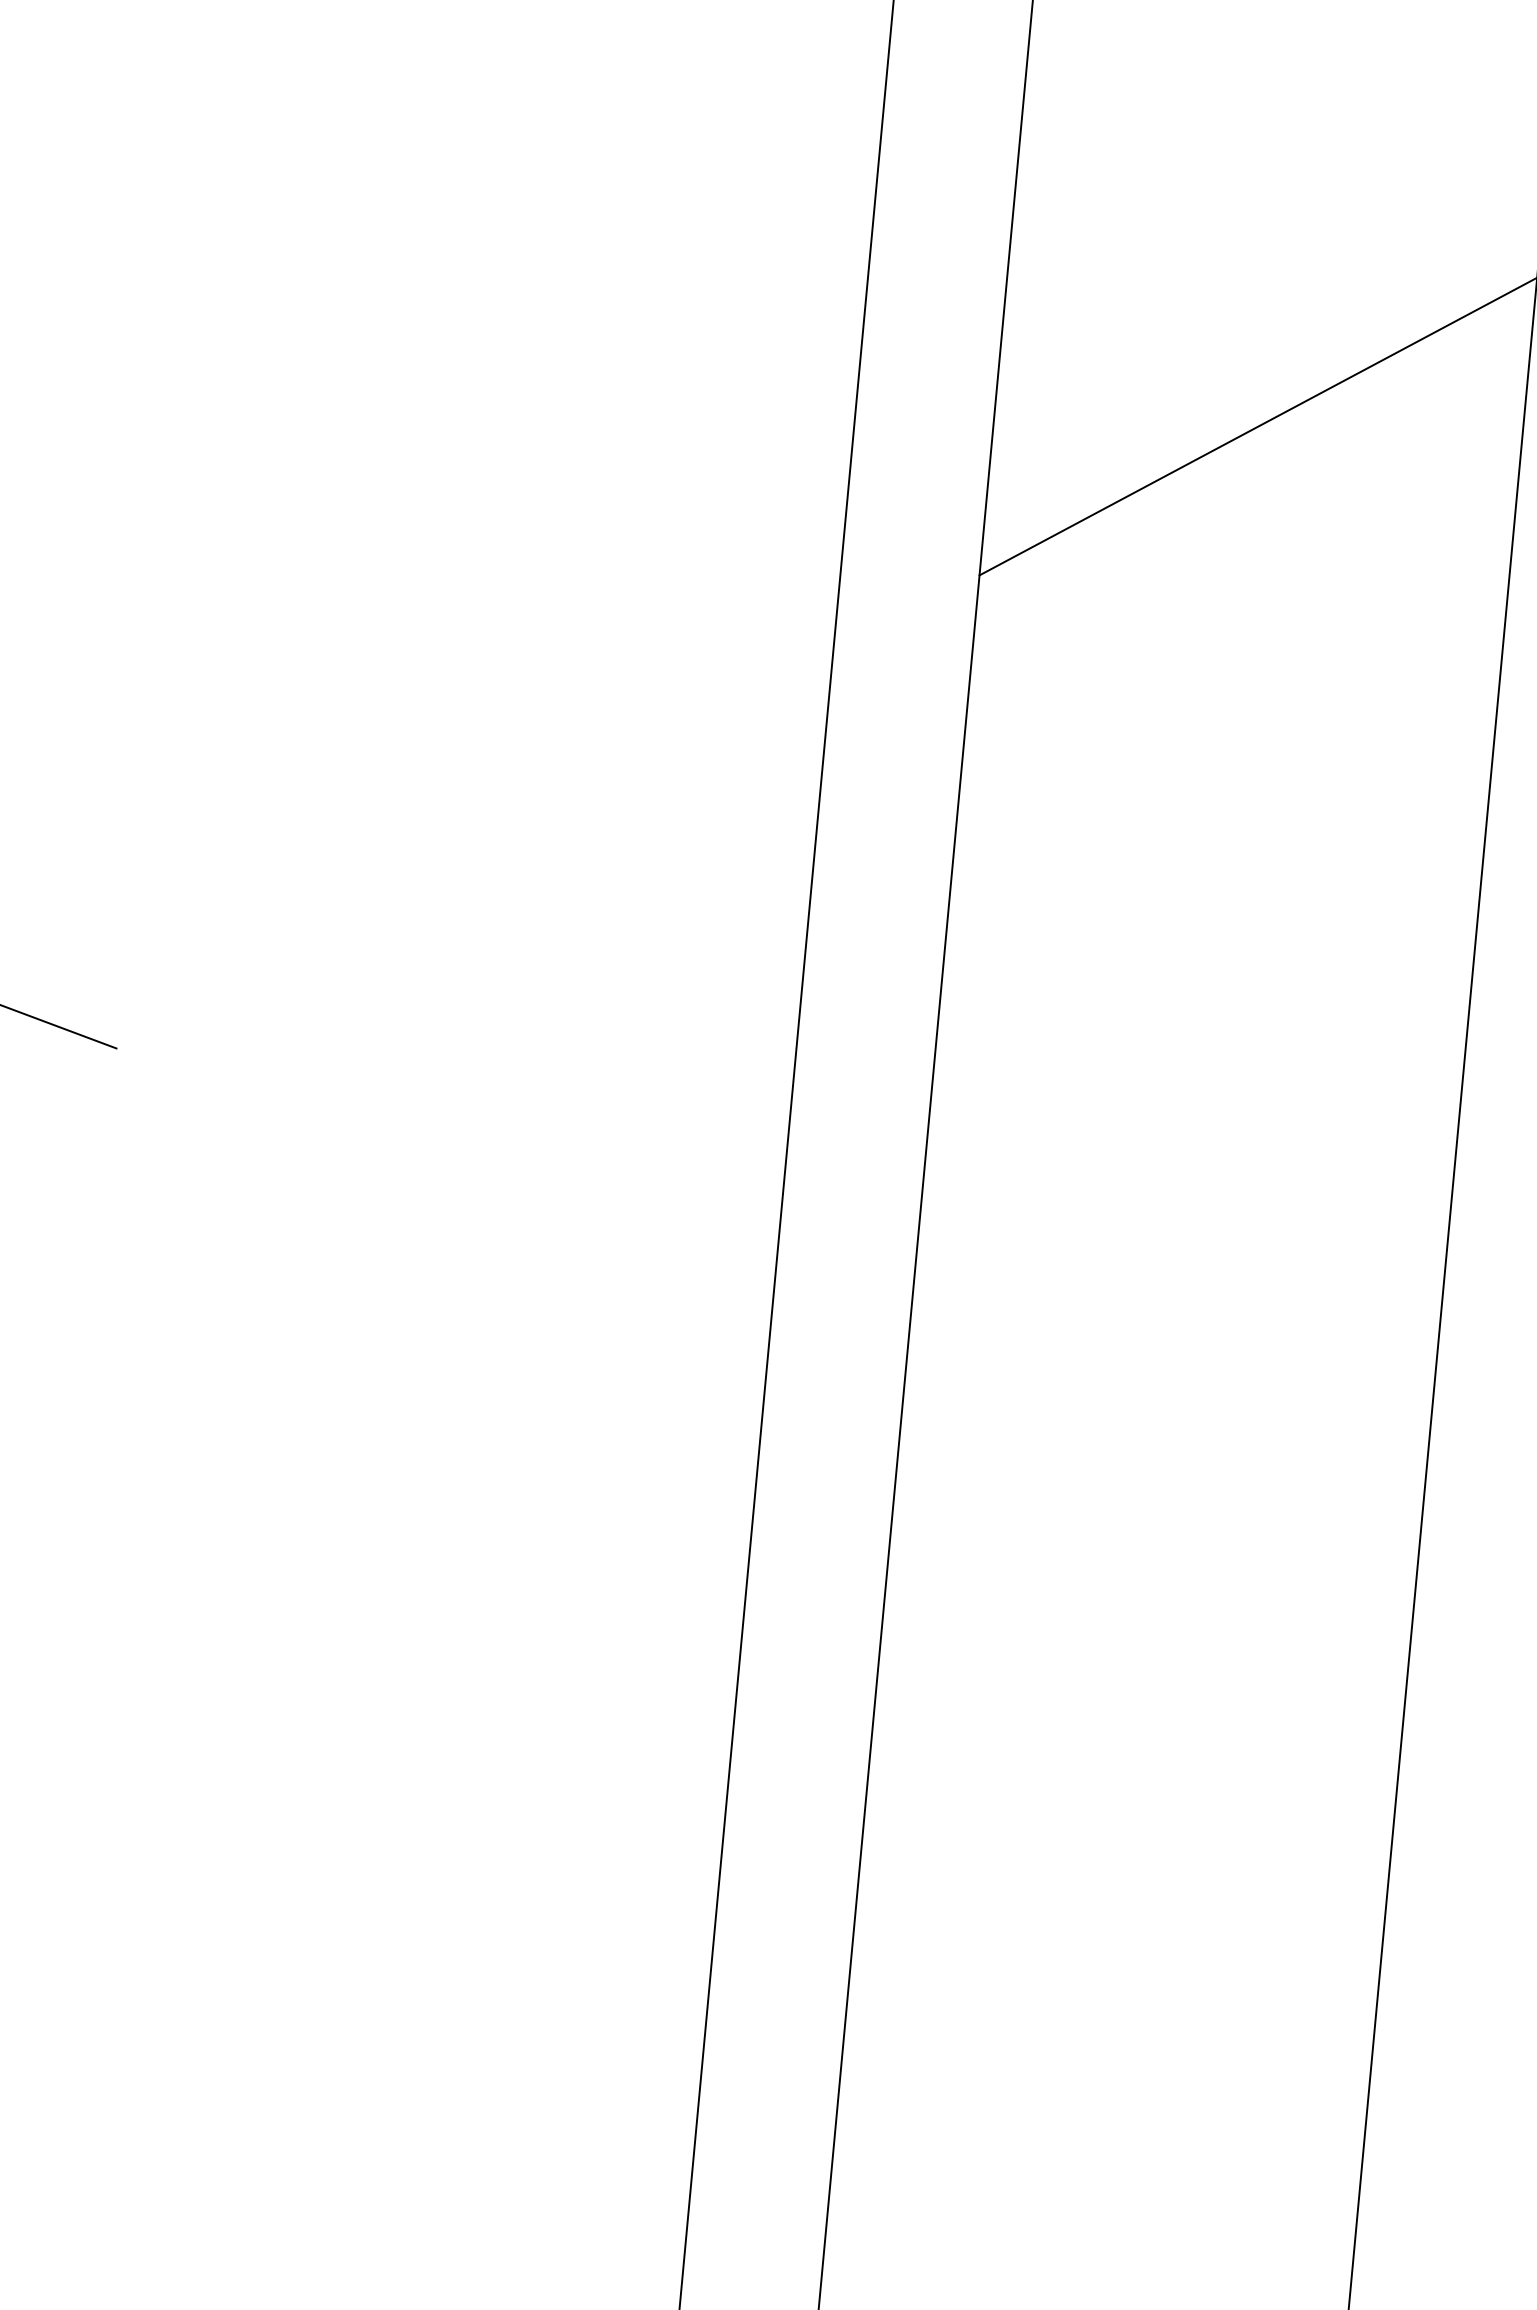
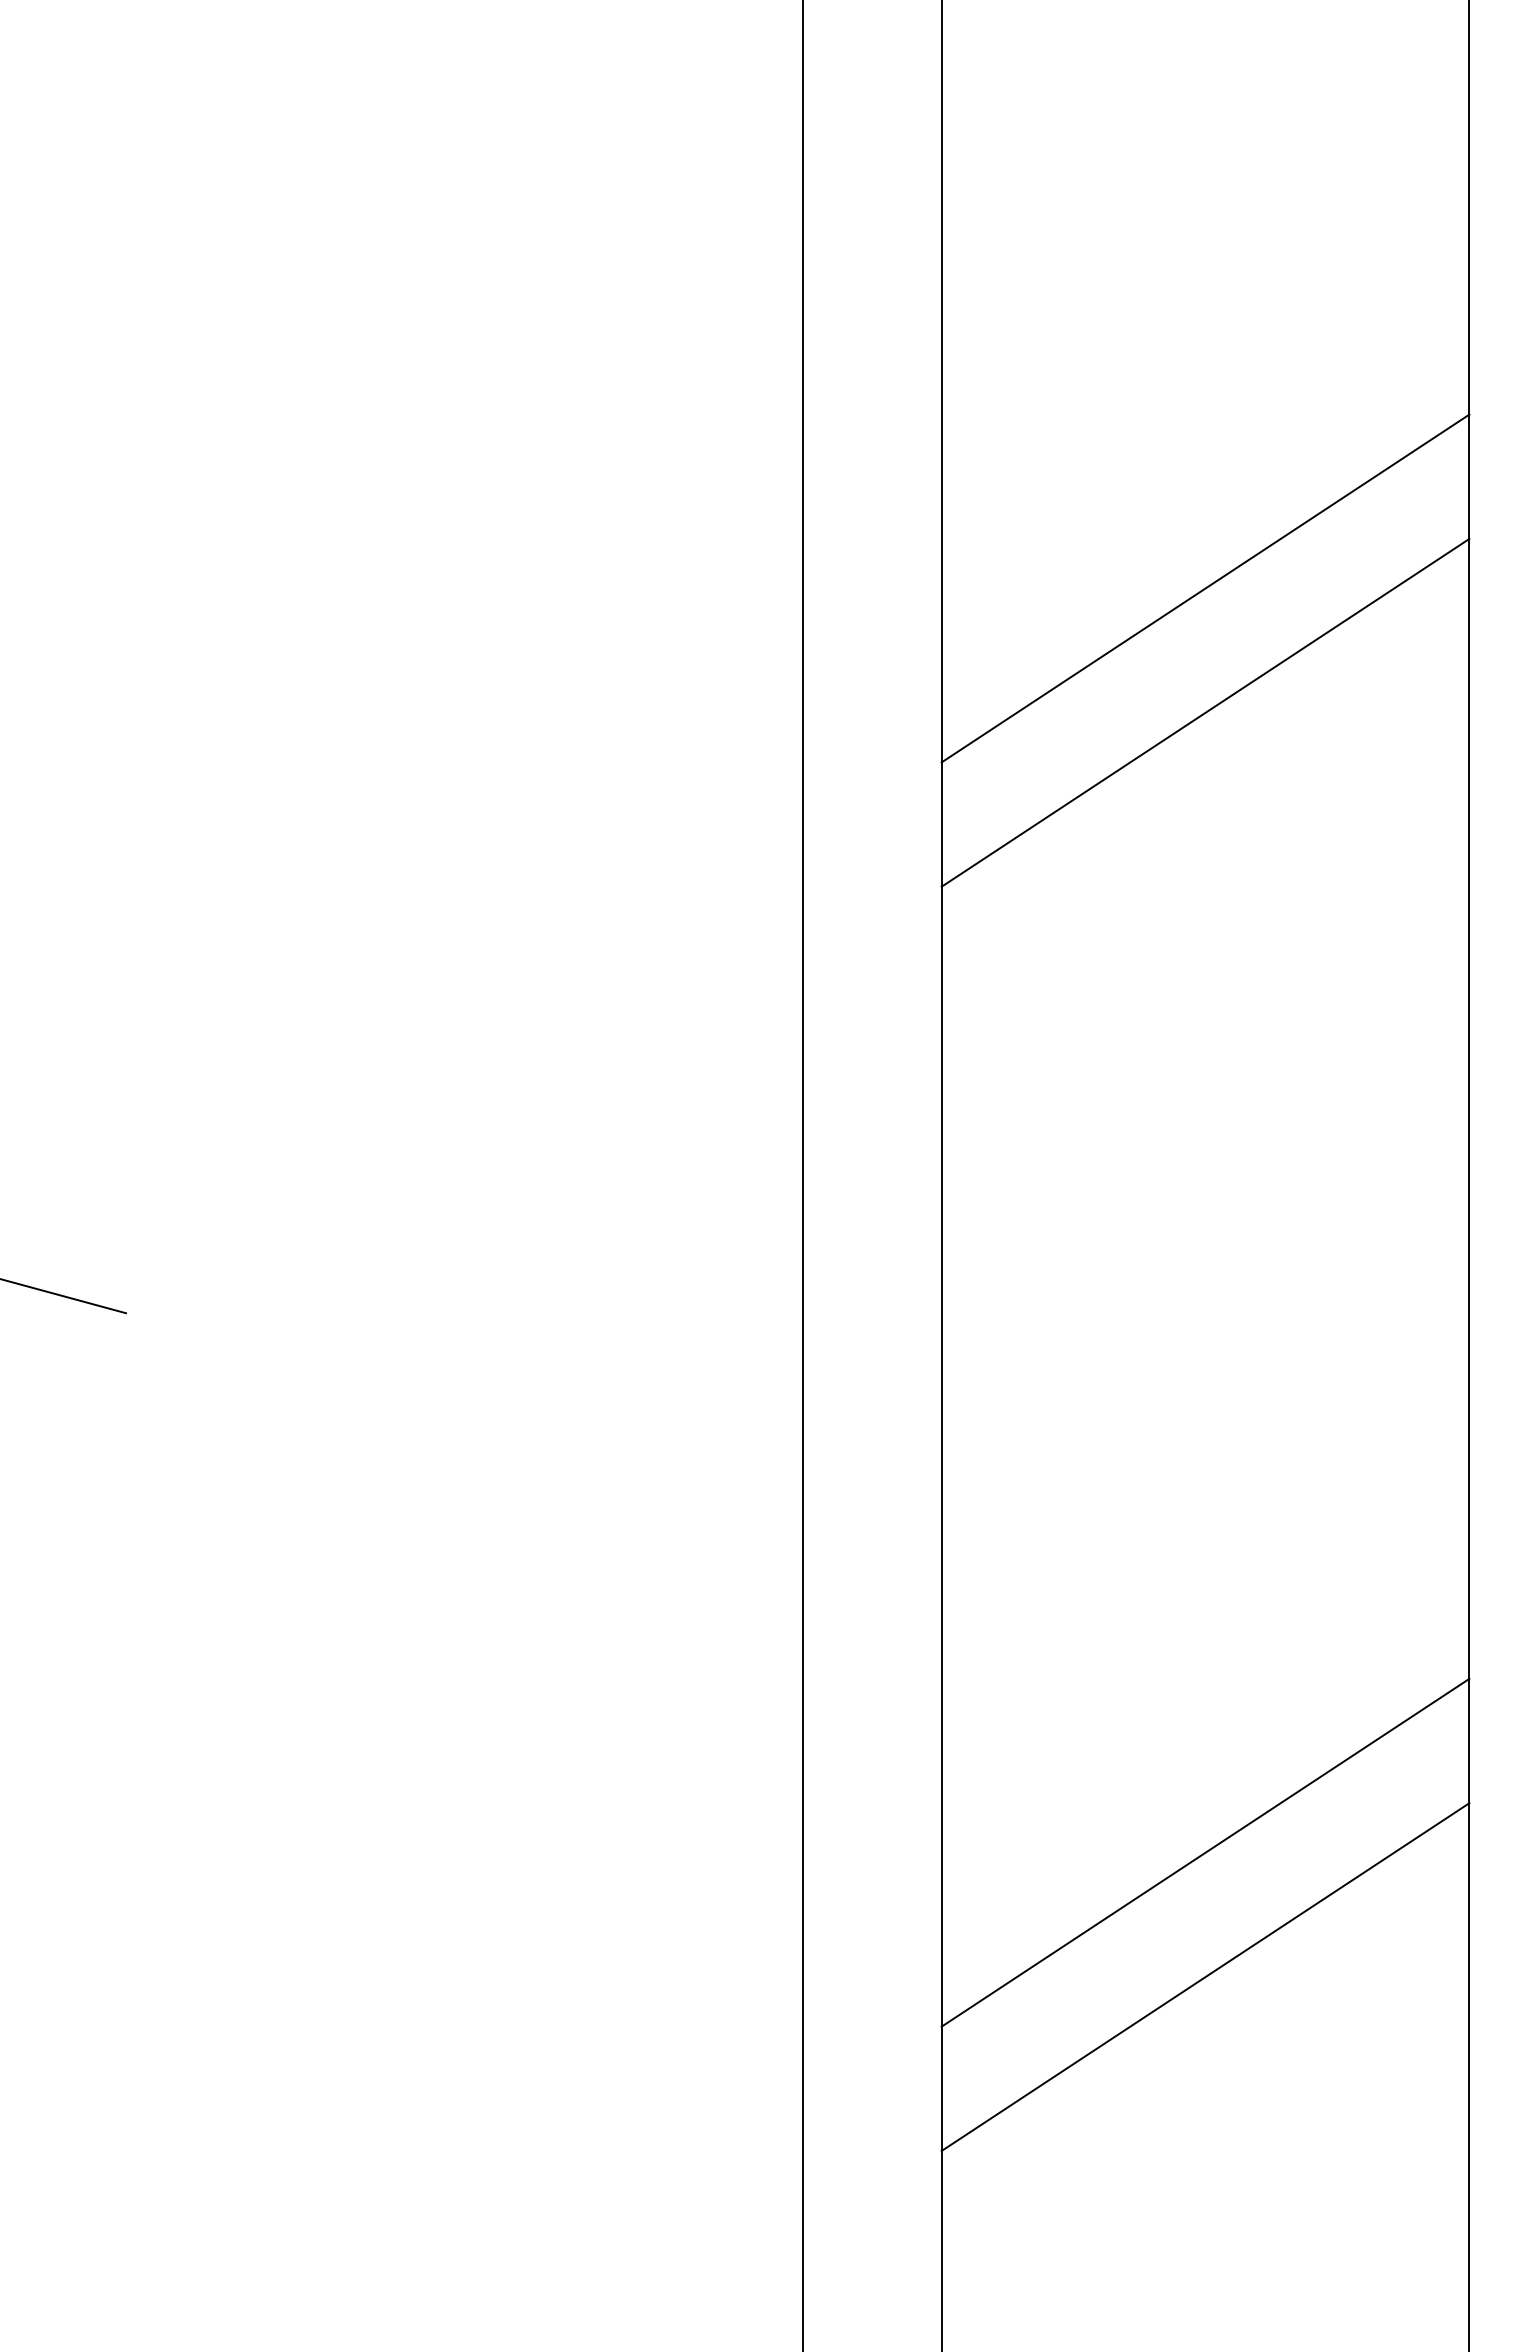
line: (1246, 550) -> (1205, 712), added
line: (1141, 1685) -> (1205, 1852), added
line: (1130, 1809) -> (1205, 1977), added

